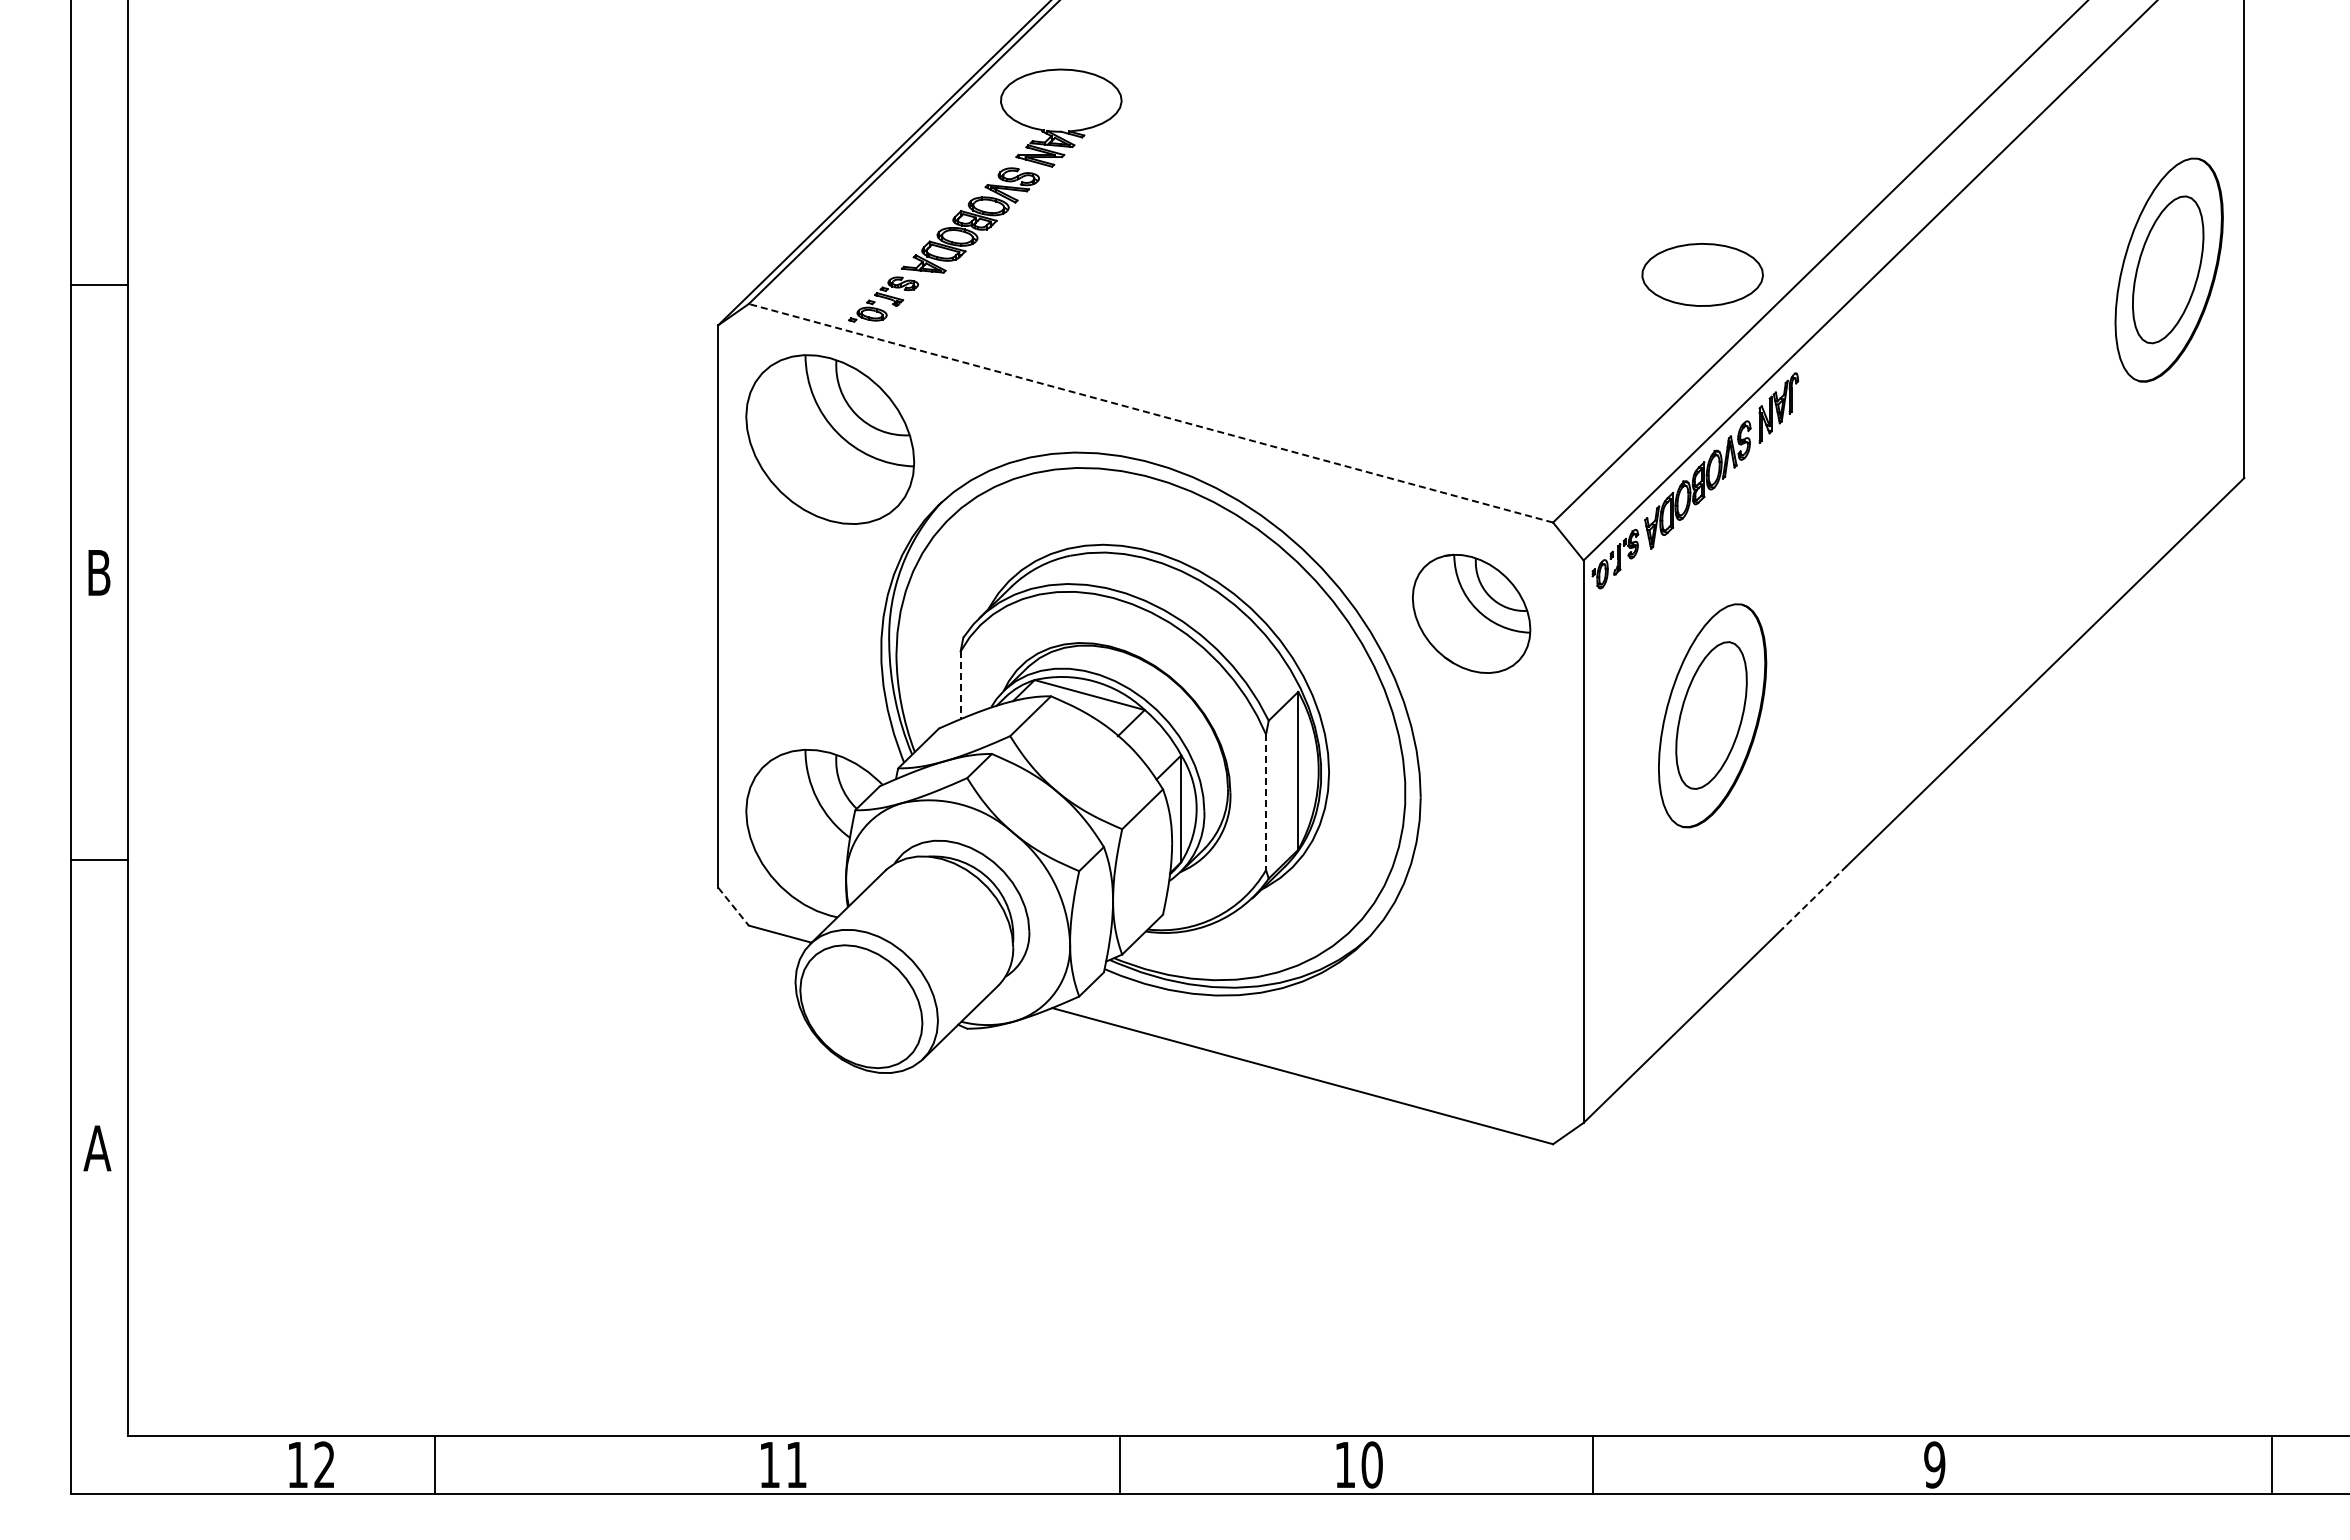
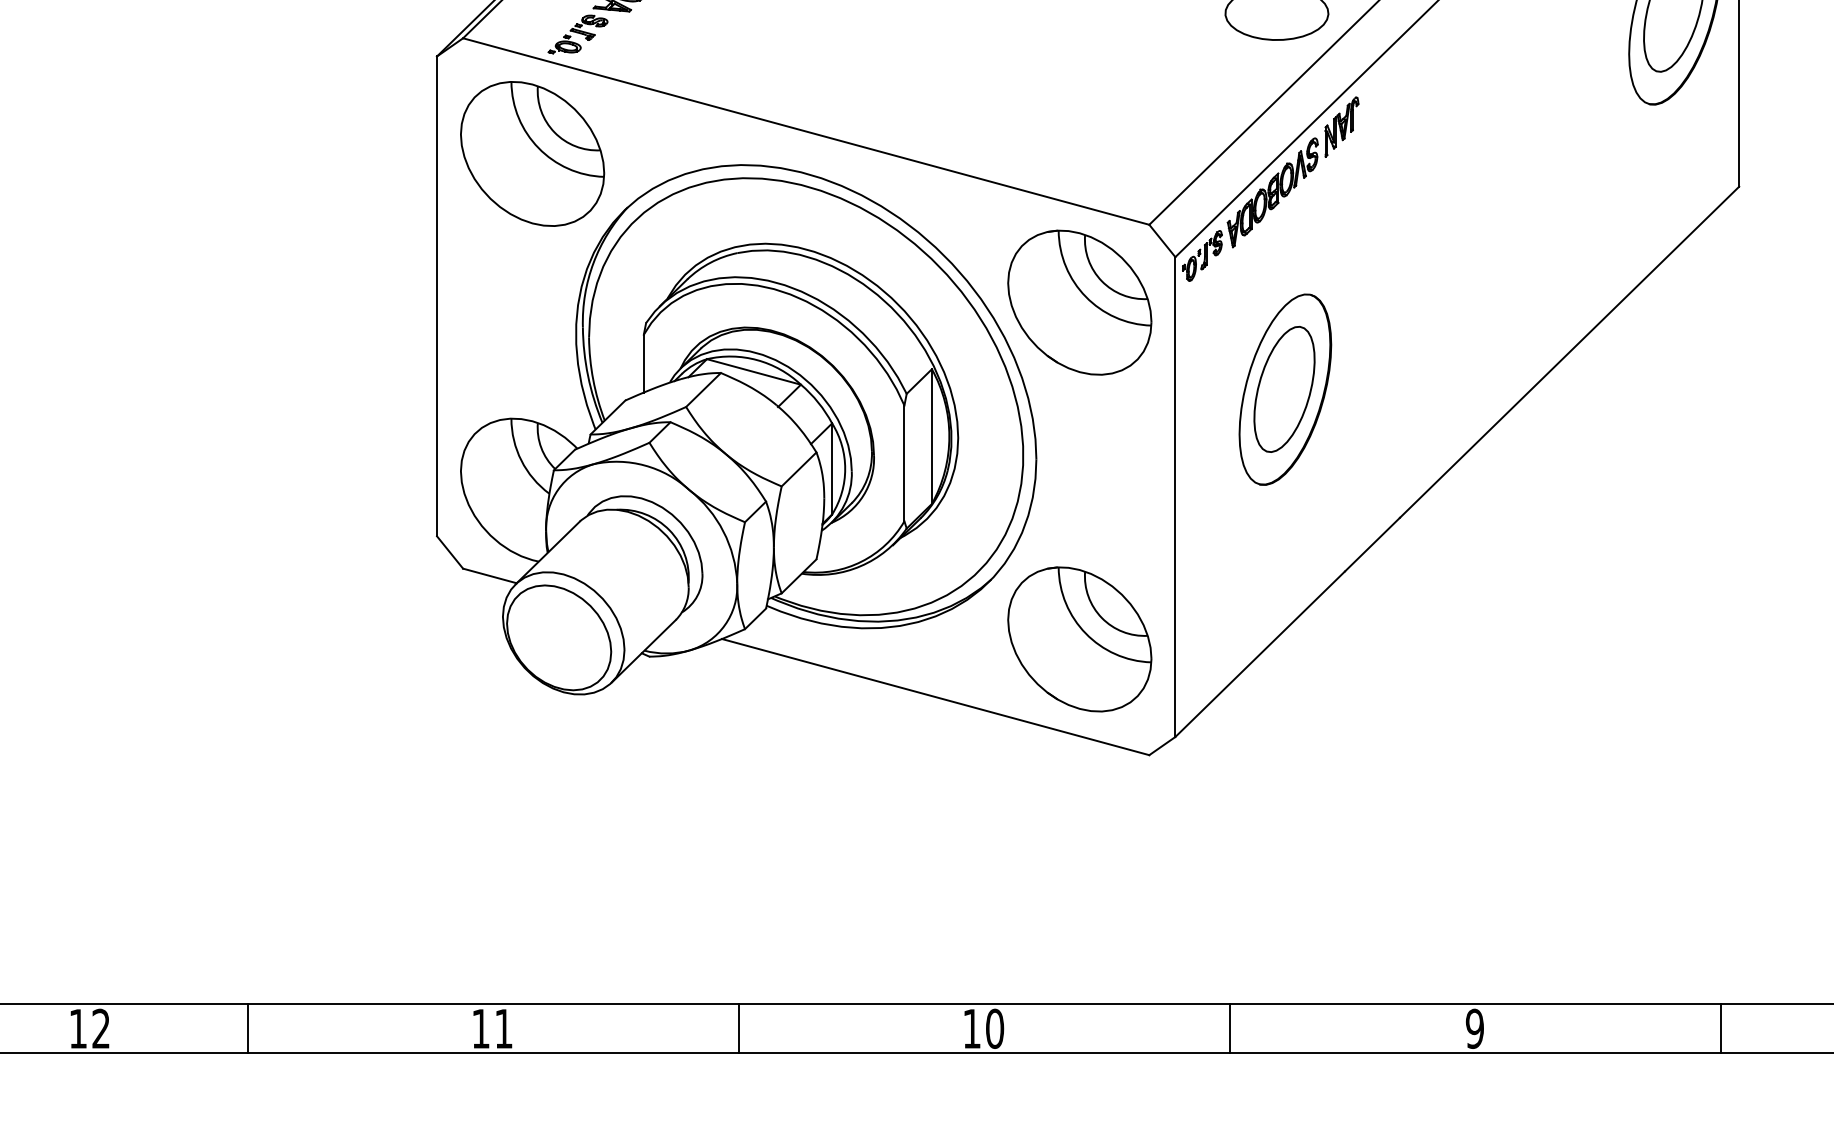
line: (1150, 413) -> (805, 131), dashed -> solid
part: (1471, 613) -> (1079, 302), size x1.43
line: (960, 685) -> (643, 363), dashed -> solid
line: (1266, 802) -> (904, 463), dashed -> solid
line: (1814, 897) -> (1372, 544), dashed -> solid
line: (733, 907) -> (450, 553), dashed -> solid
part: (1471, 1008) -> (1079, 639), added
line: (435, 1464) -> (247, 1028), moved
line: (1119, 1464) -> (738, 1028), moved
line: (1592, 1464) -> (1229, 1028), moved
line: (2272, 1464) -> (1721, 1028), moved

